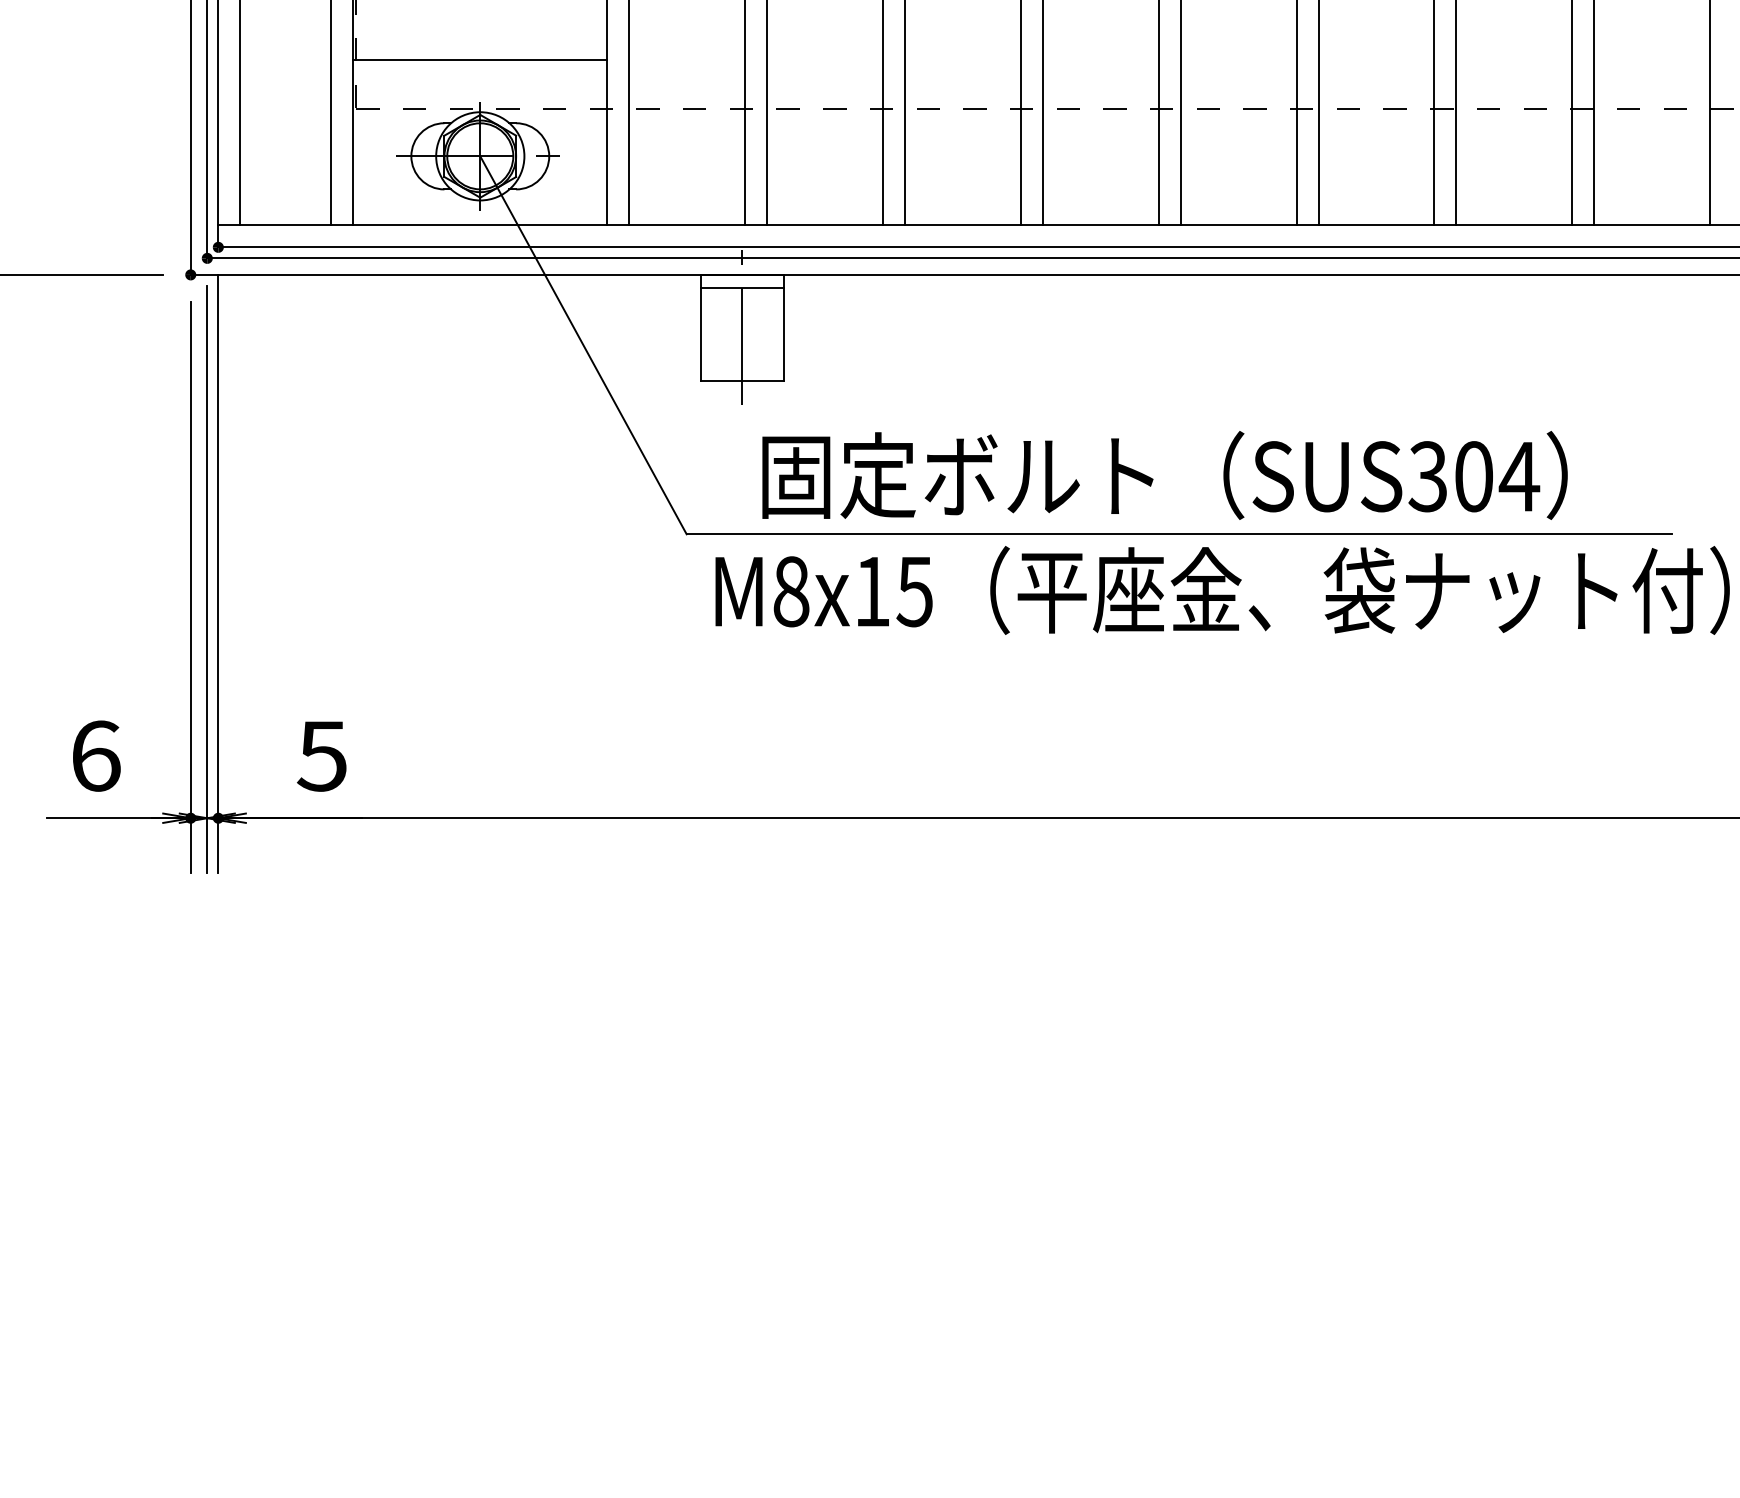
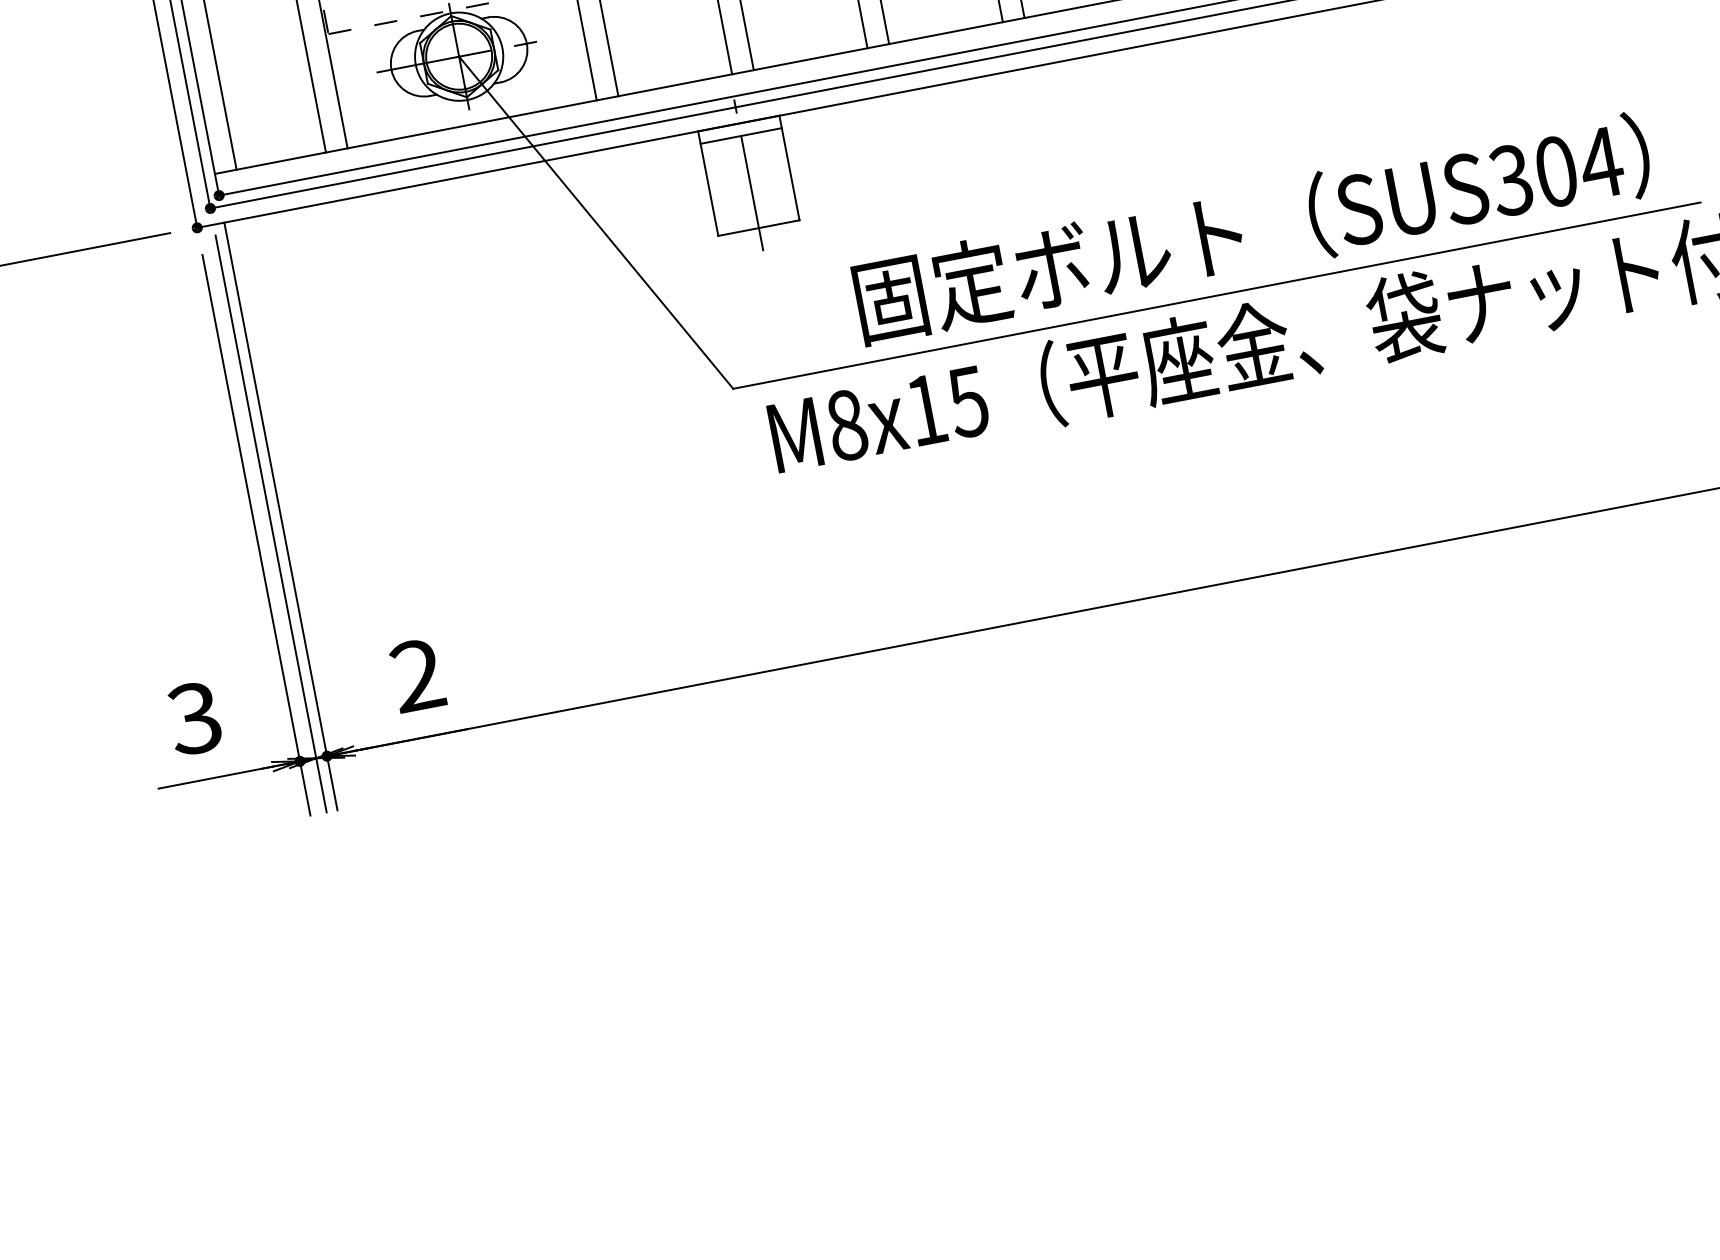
text: (1164, 475) -> (1252, 228), moved
text: (95, 755) -> (194, 717), 6 -> 3
text: (321, 755) -> (416, 675), 5 -> 2

